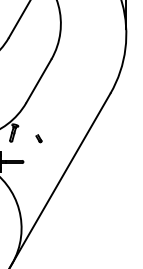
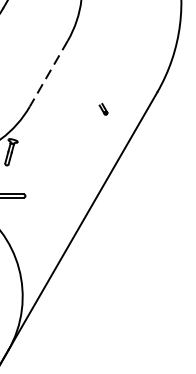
line: (38, 81) -> (48, 74), solid -> dashed
part: (38, 138) -> (102, 108), moved

